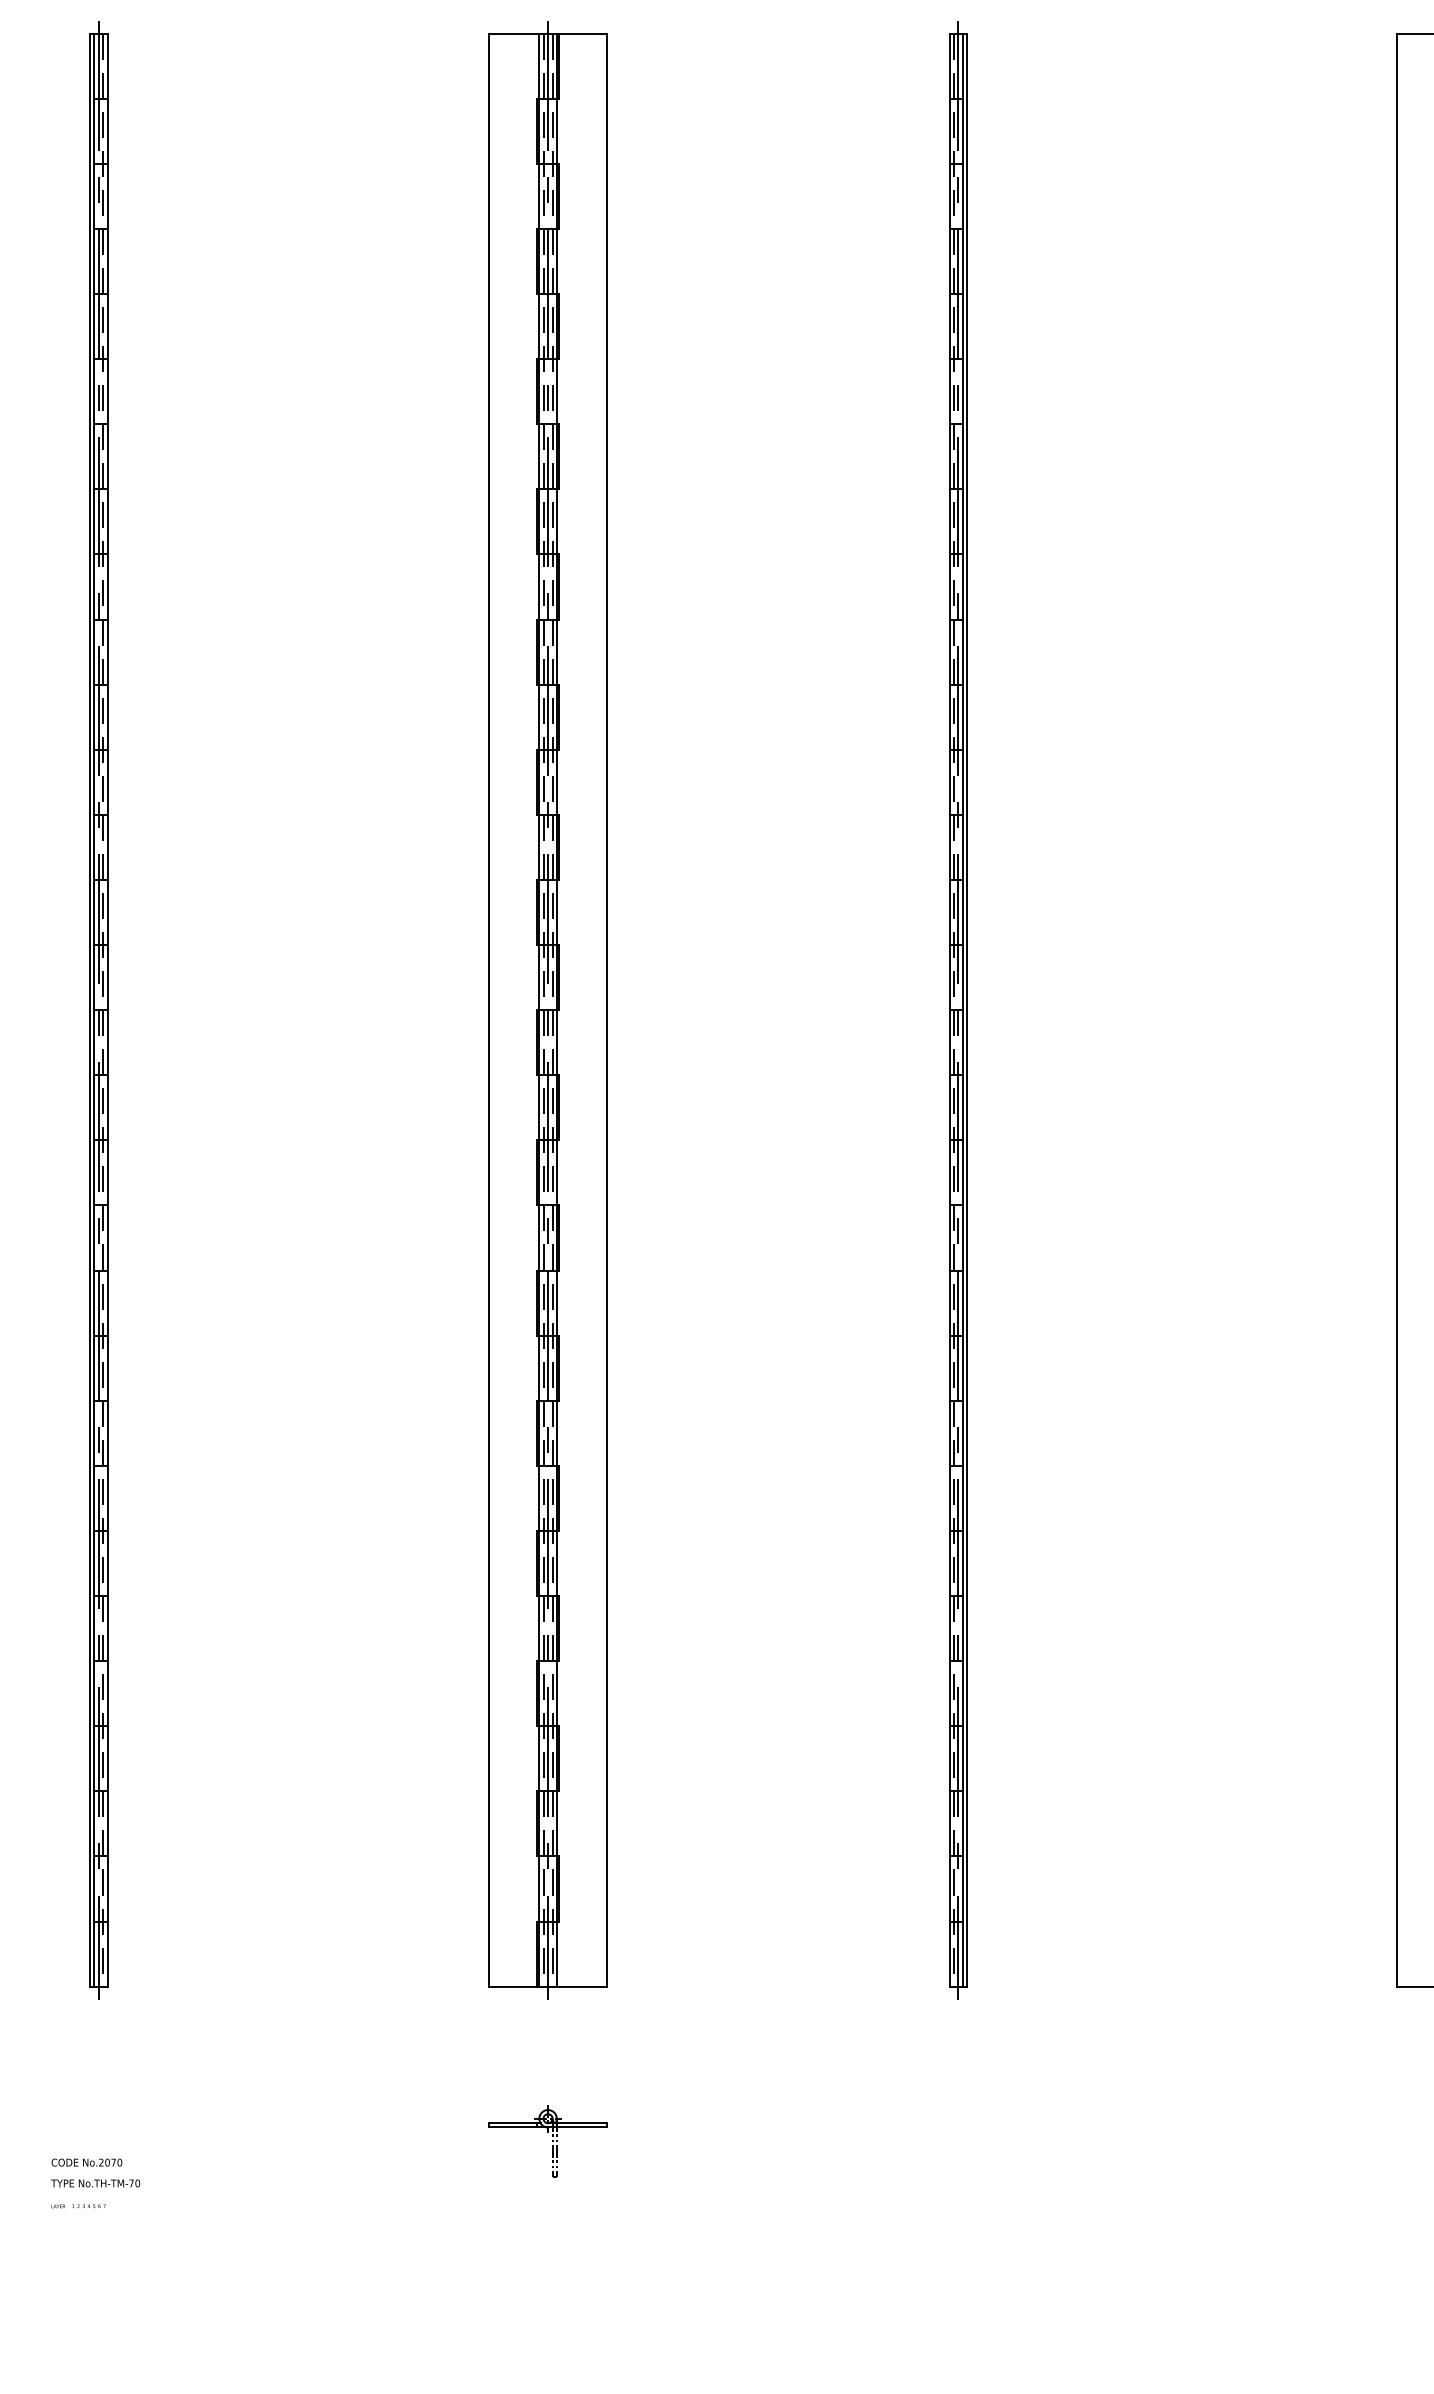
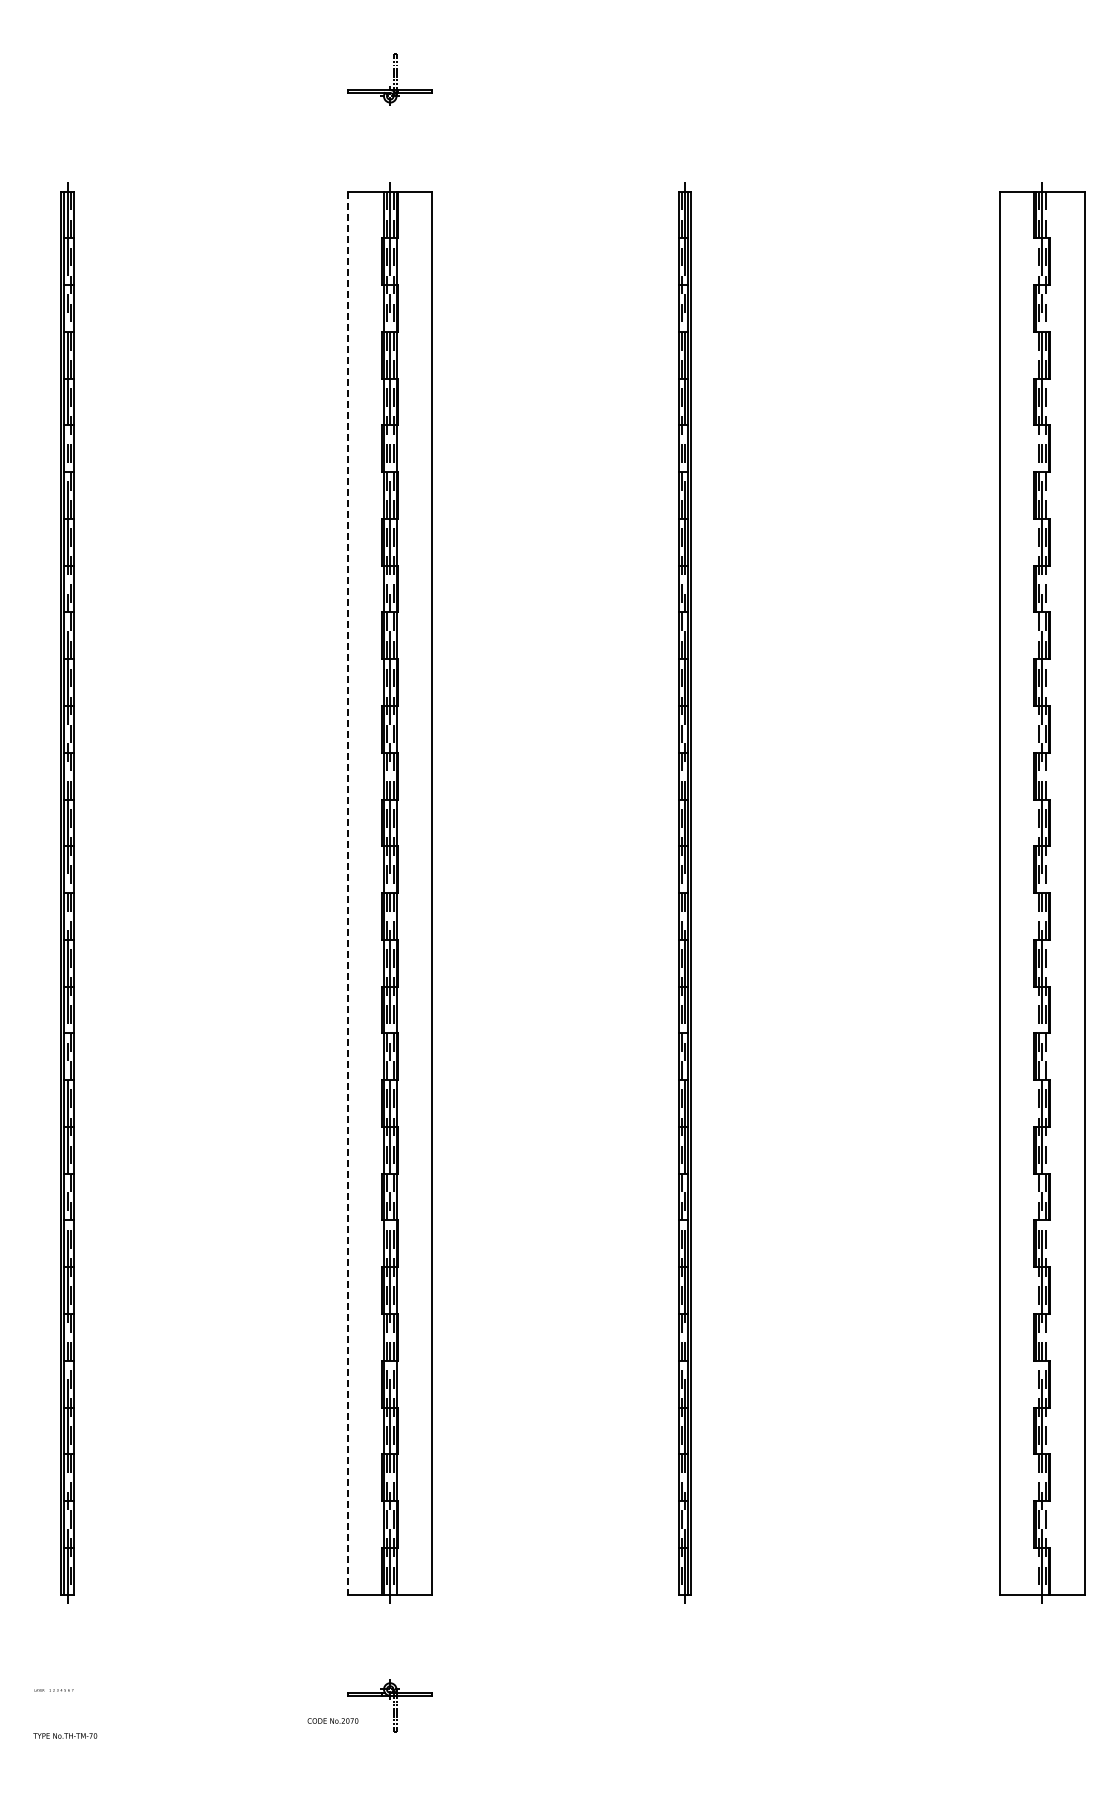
line: (489, 1010) -> (348, 893), solid -> dashed
text: (86, 2161) -> (332, 1720), moved
text: (77, 2206) -> (53, 1690), moved

